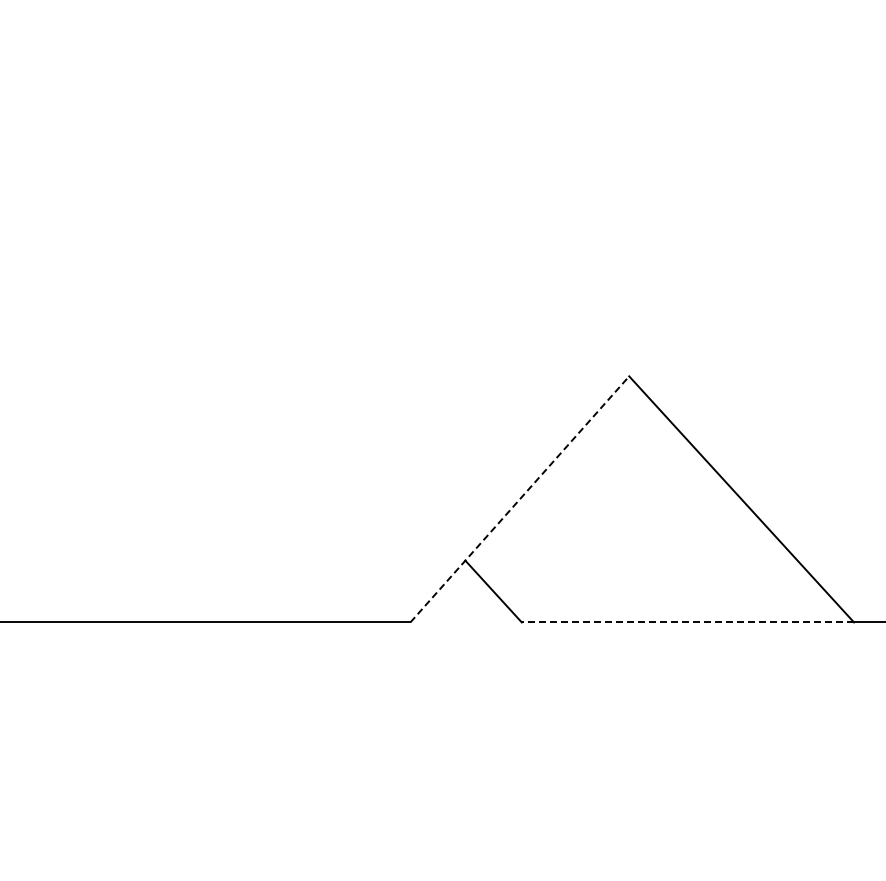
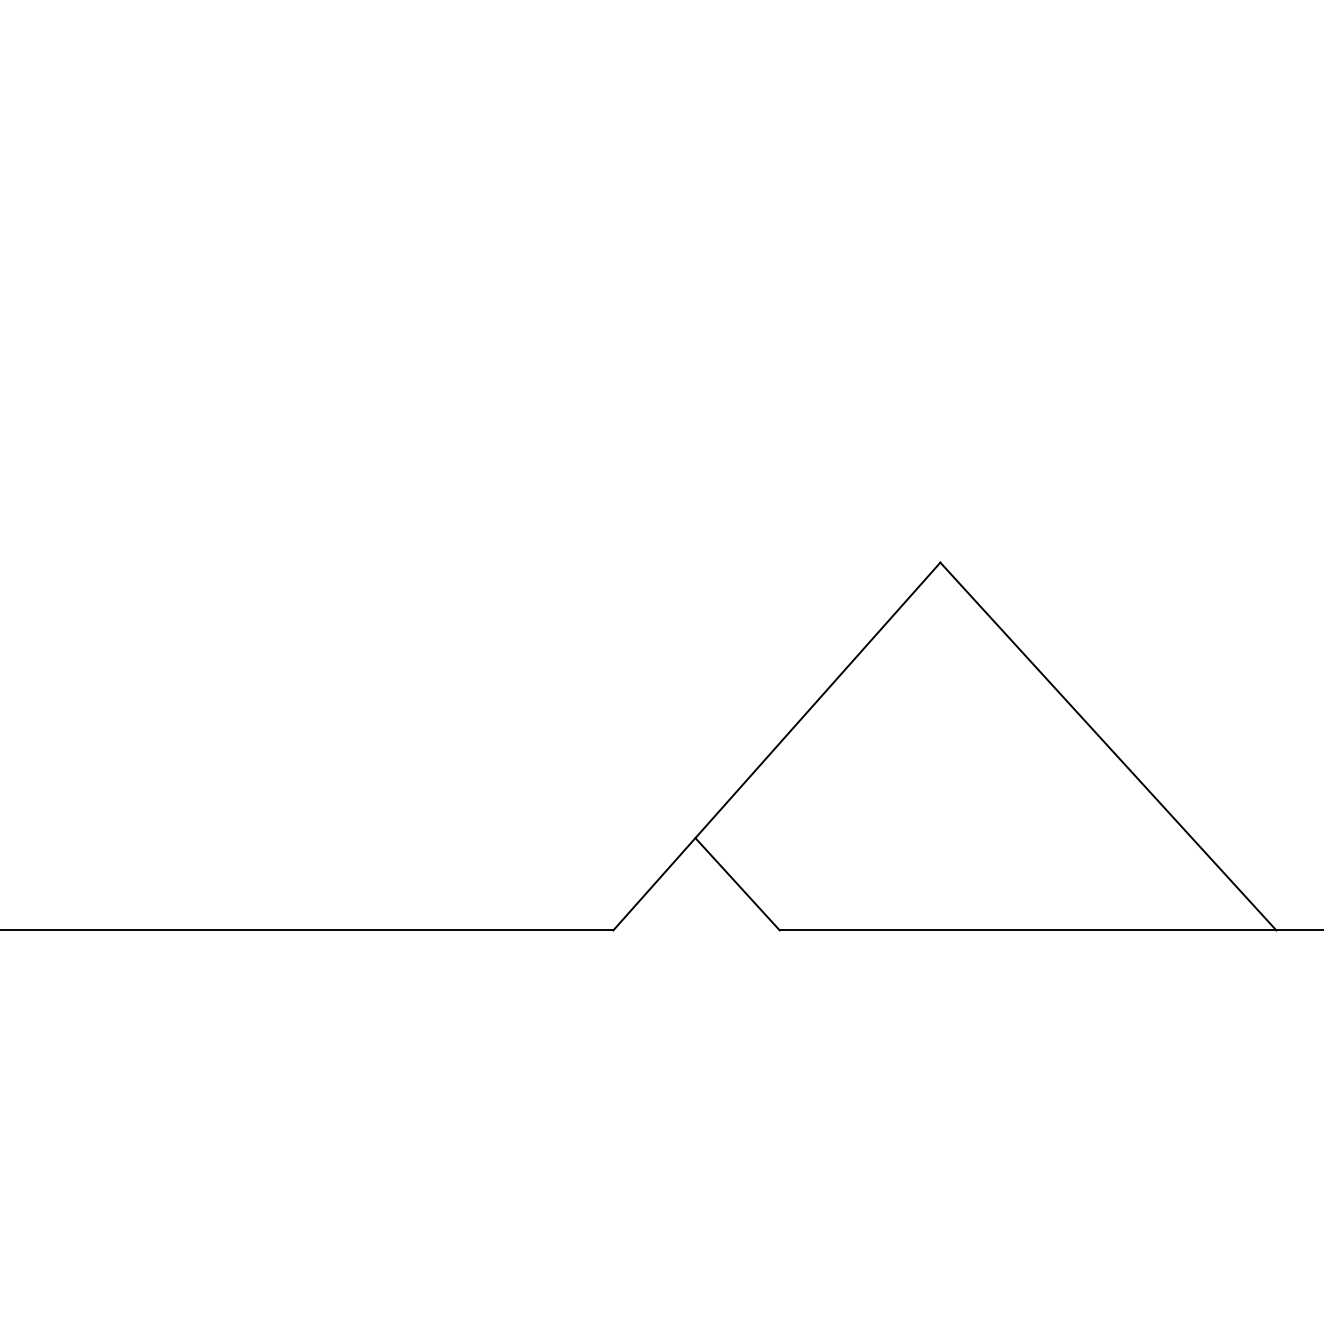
line: (519, 499) -> (776, 746), dashed -> solid
line: (687, 622) -> (1027, 930), dashed -> solid

